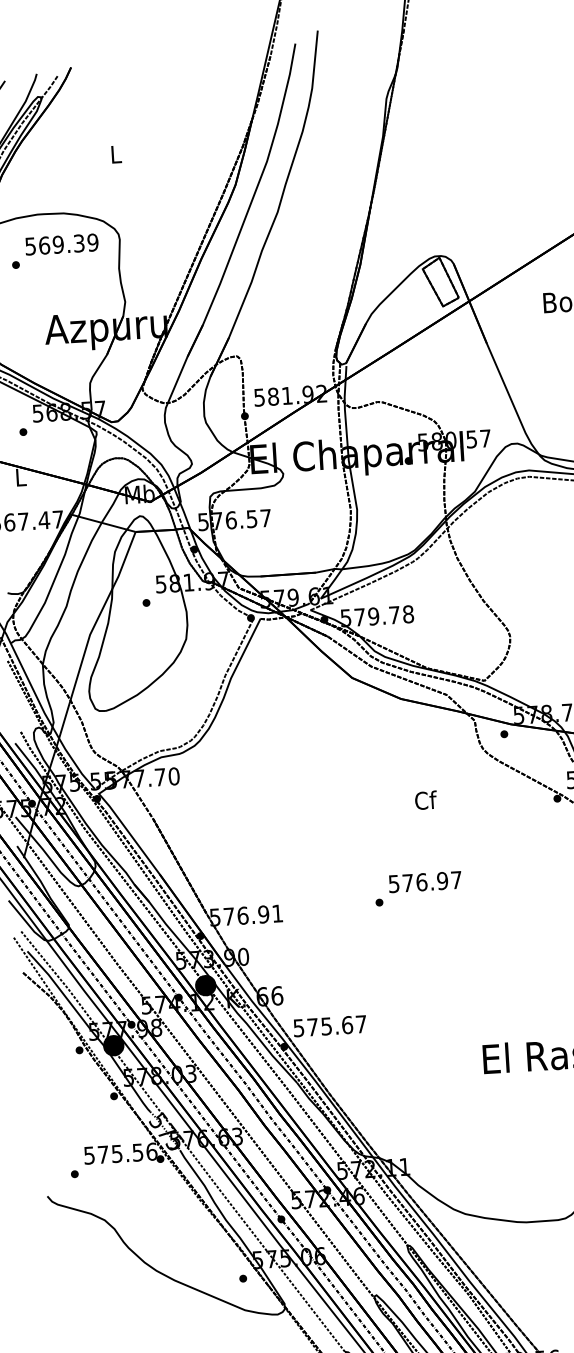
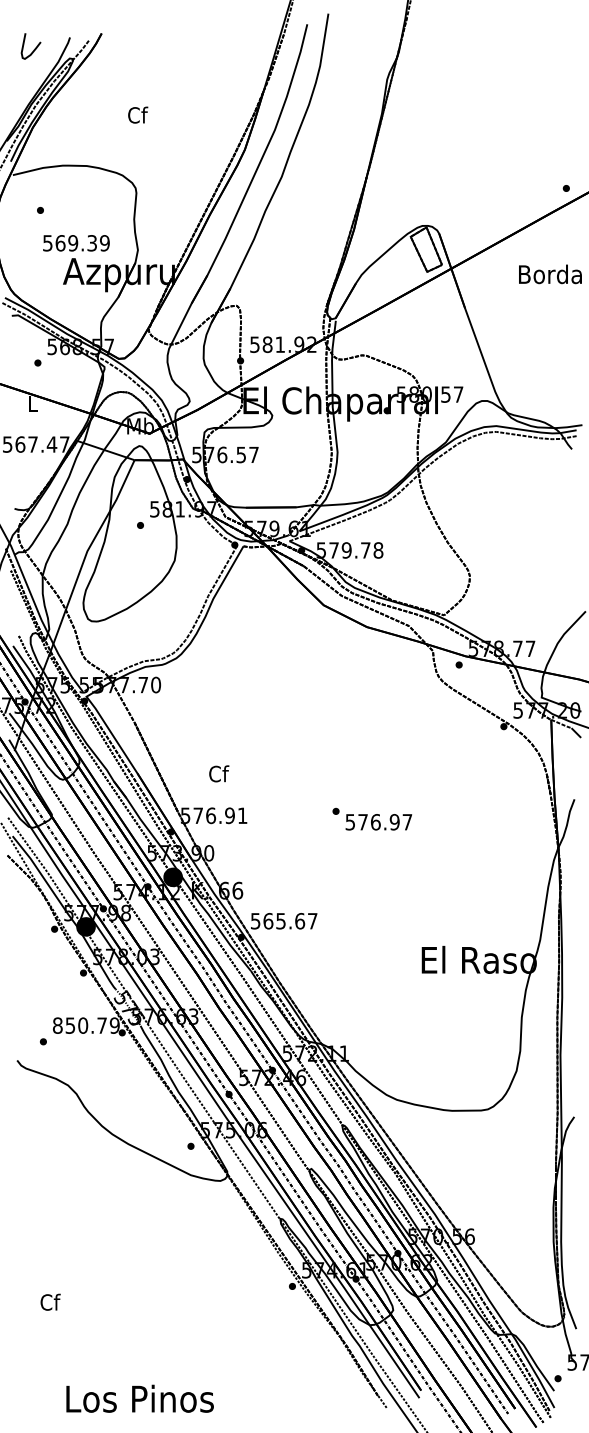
text: (116, 153) -> (138, 114), L -> Cf
text: (61, 244) -> (76, 243), moved
text: (426, 799) -> (219, 773), moved
text: (424, 882) -> (378, 822), moved
text: (312, 1026) -> (268, 920), 575.67 -> 565.67
text: (119, 1153) -> (85, 1025), 575.56 -> 850.79

